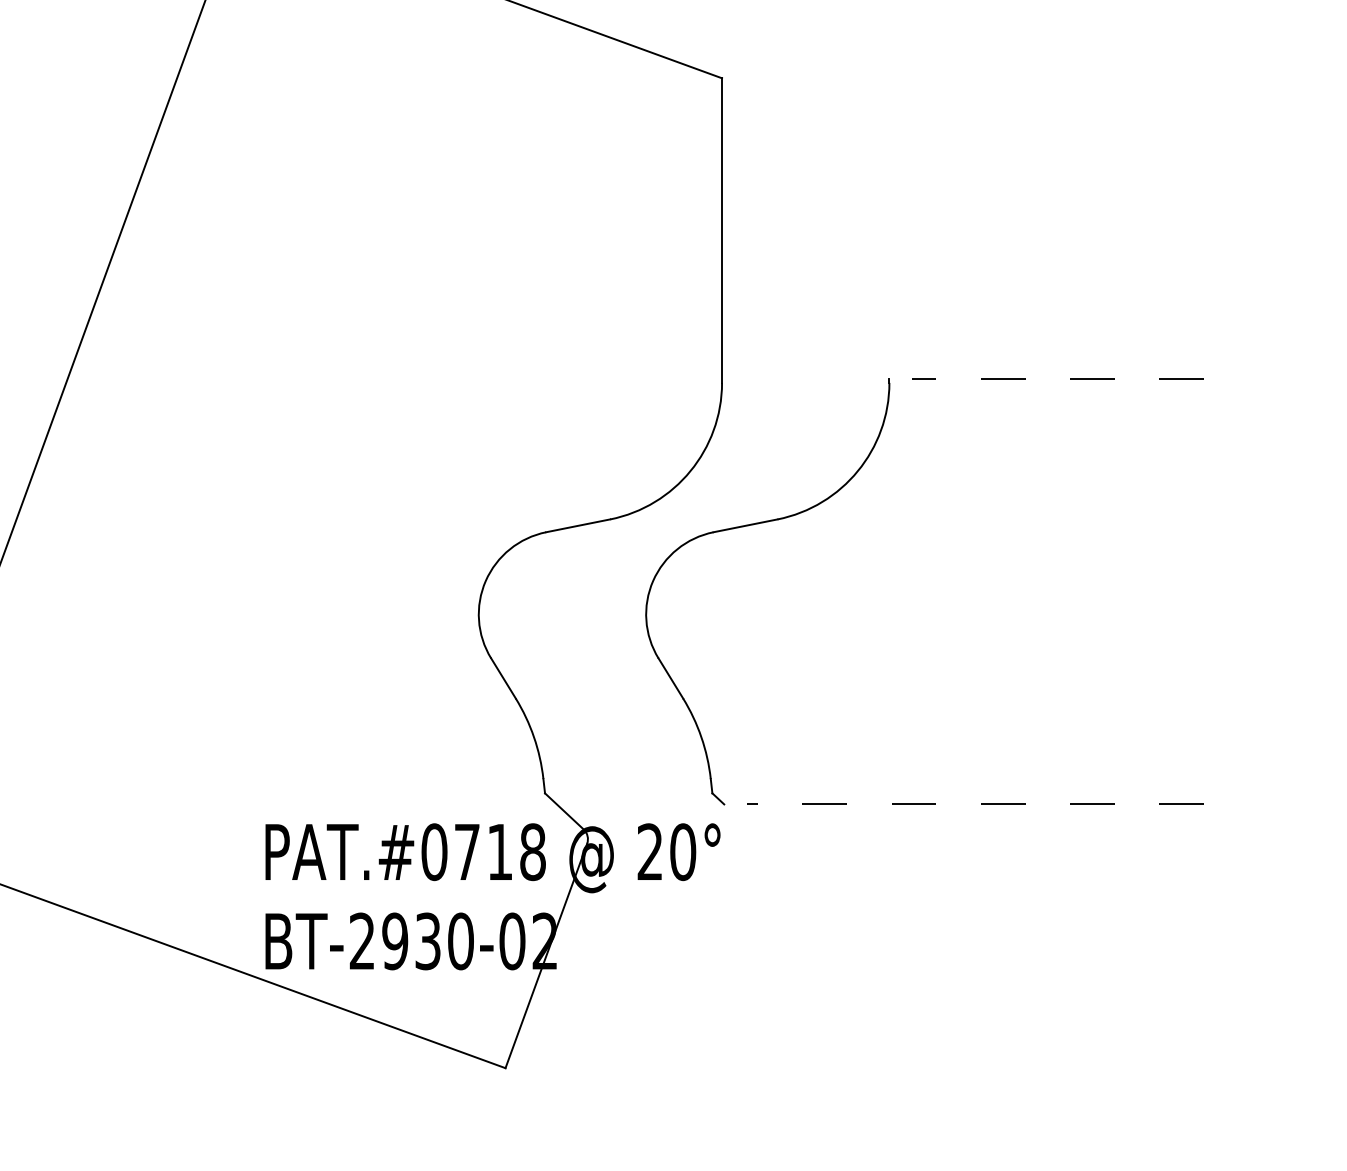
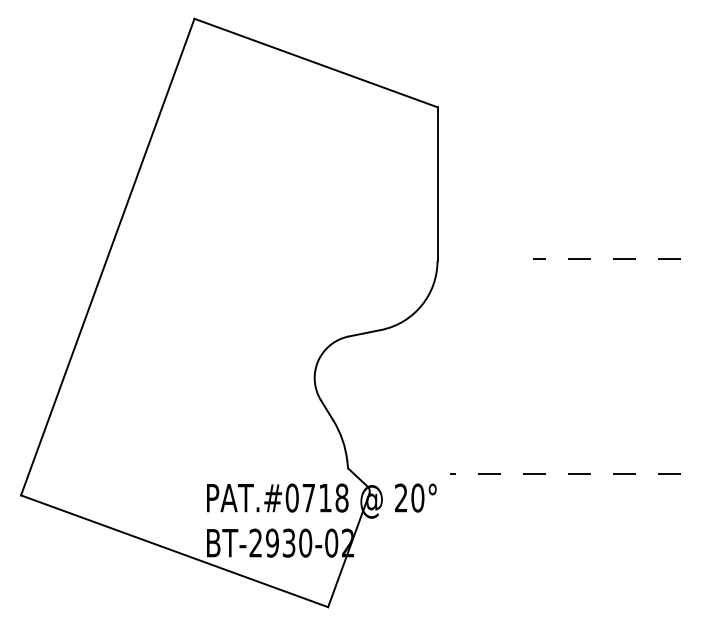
part: (755, 526) -> (454, 333), removed

